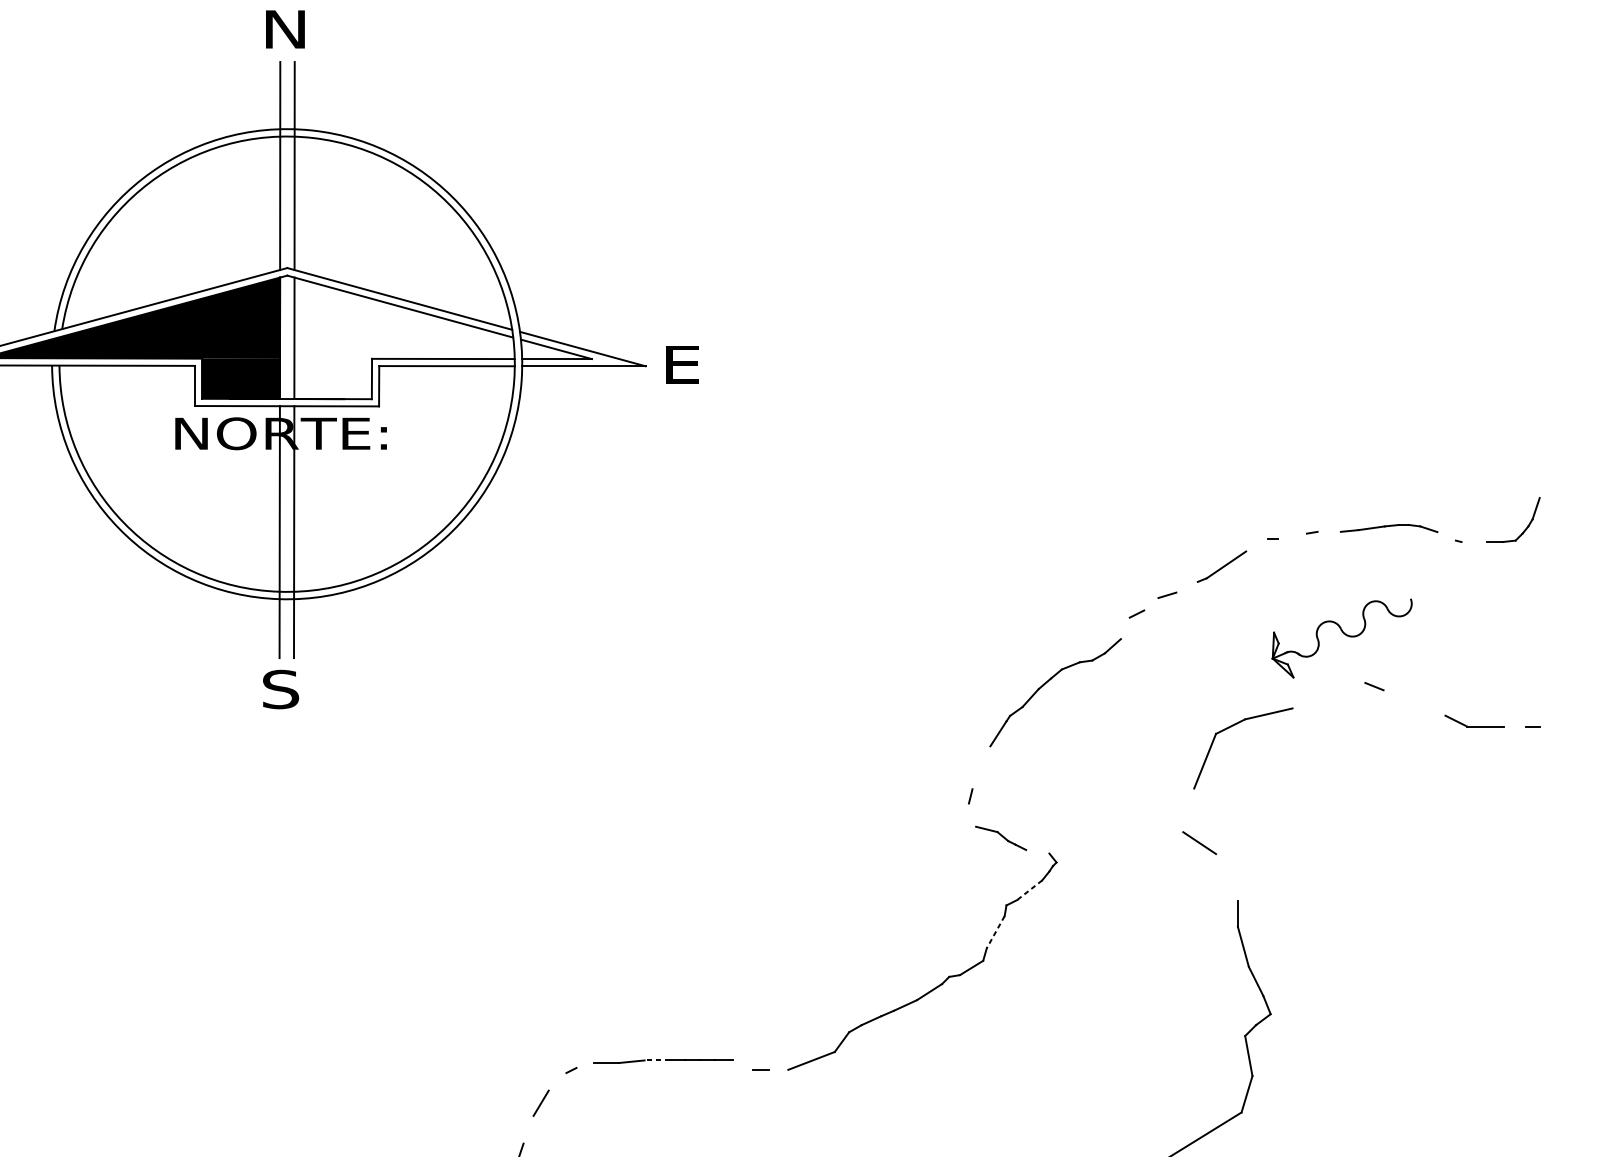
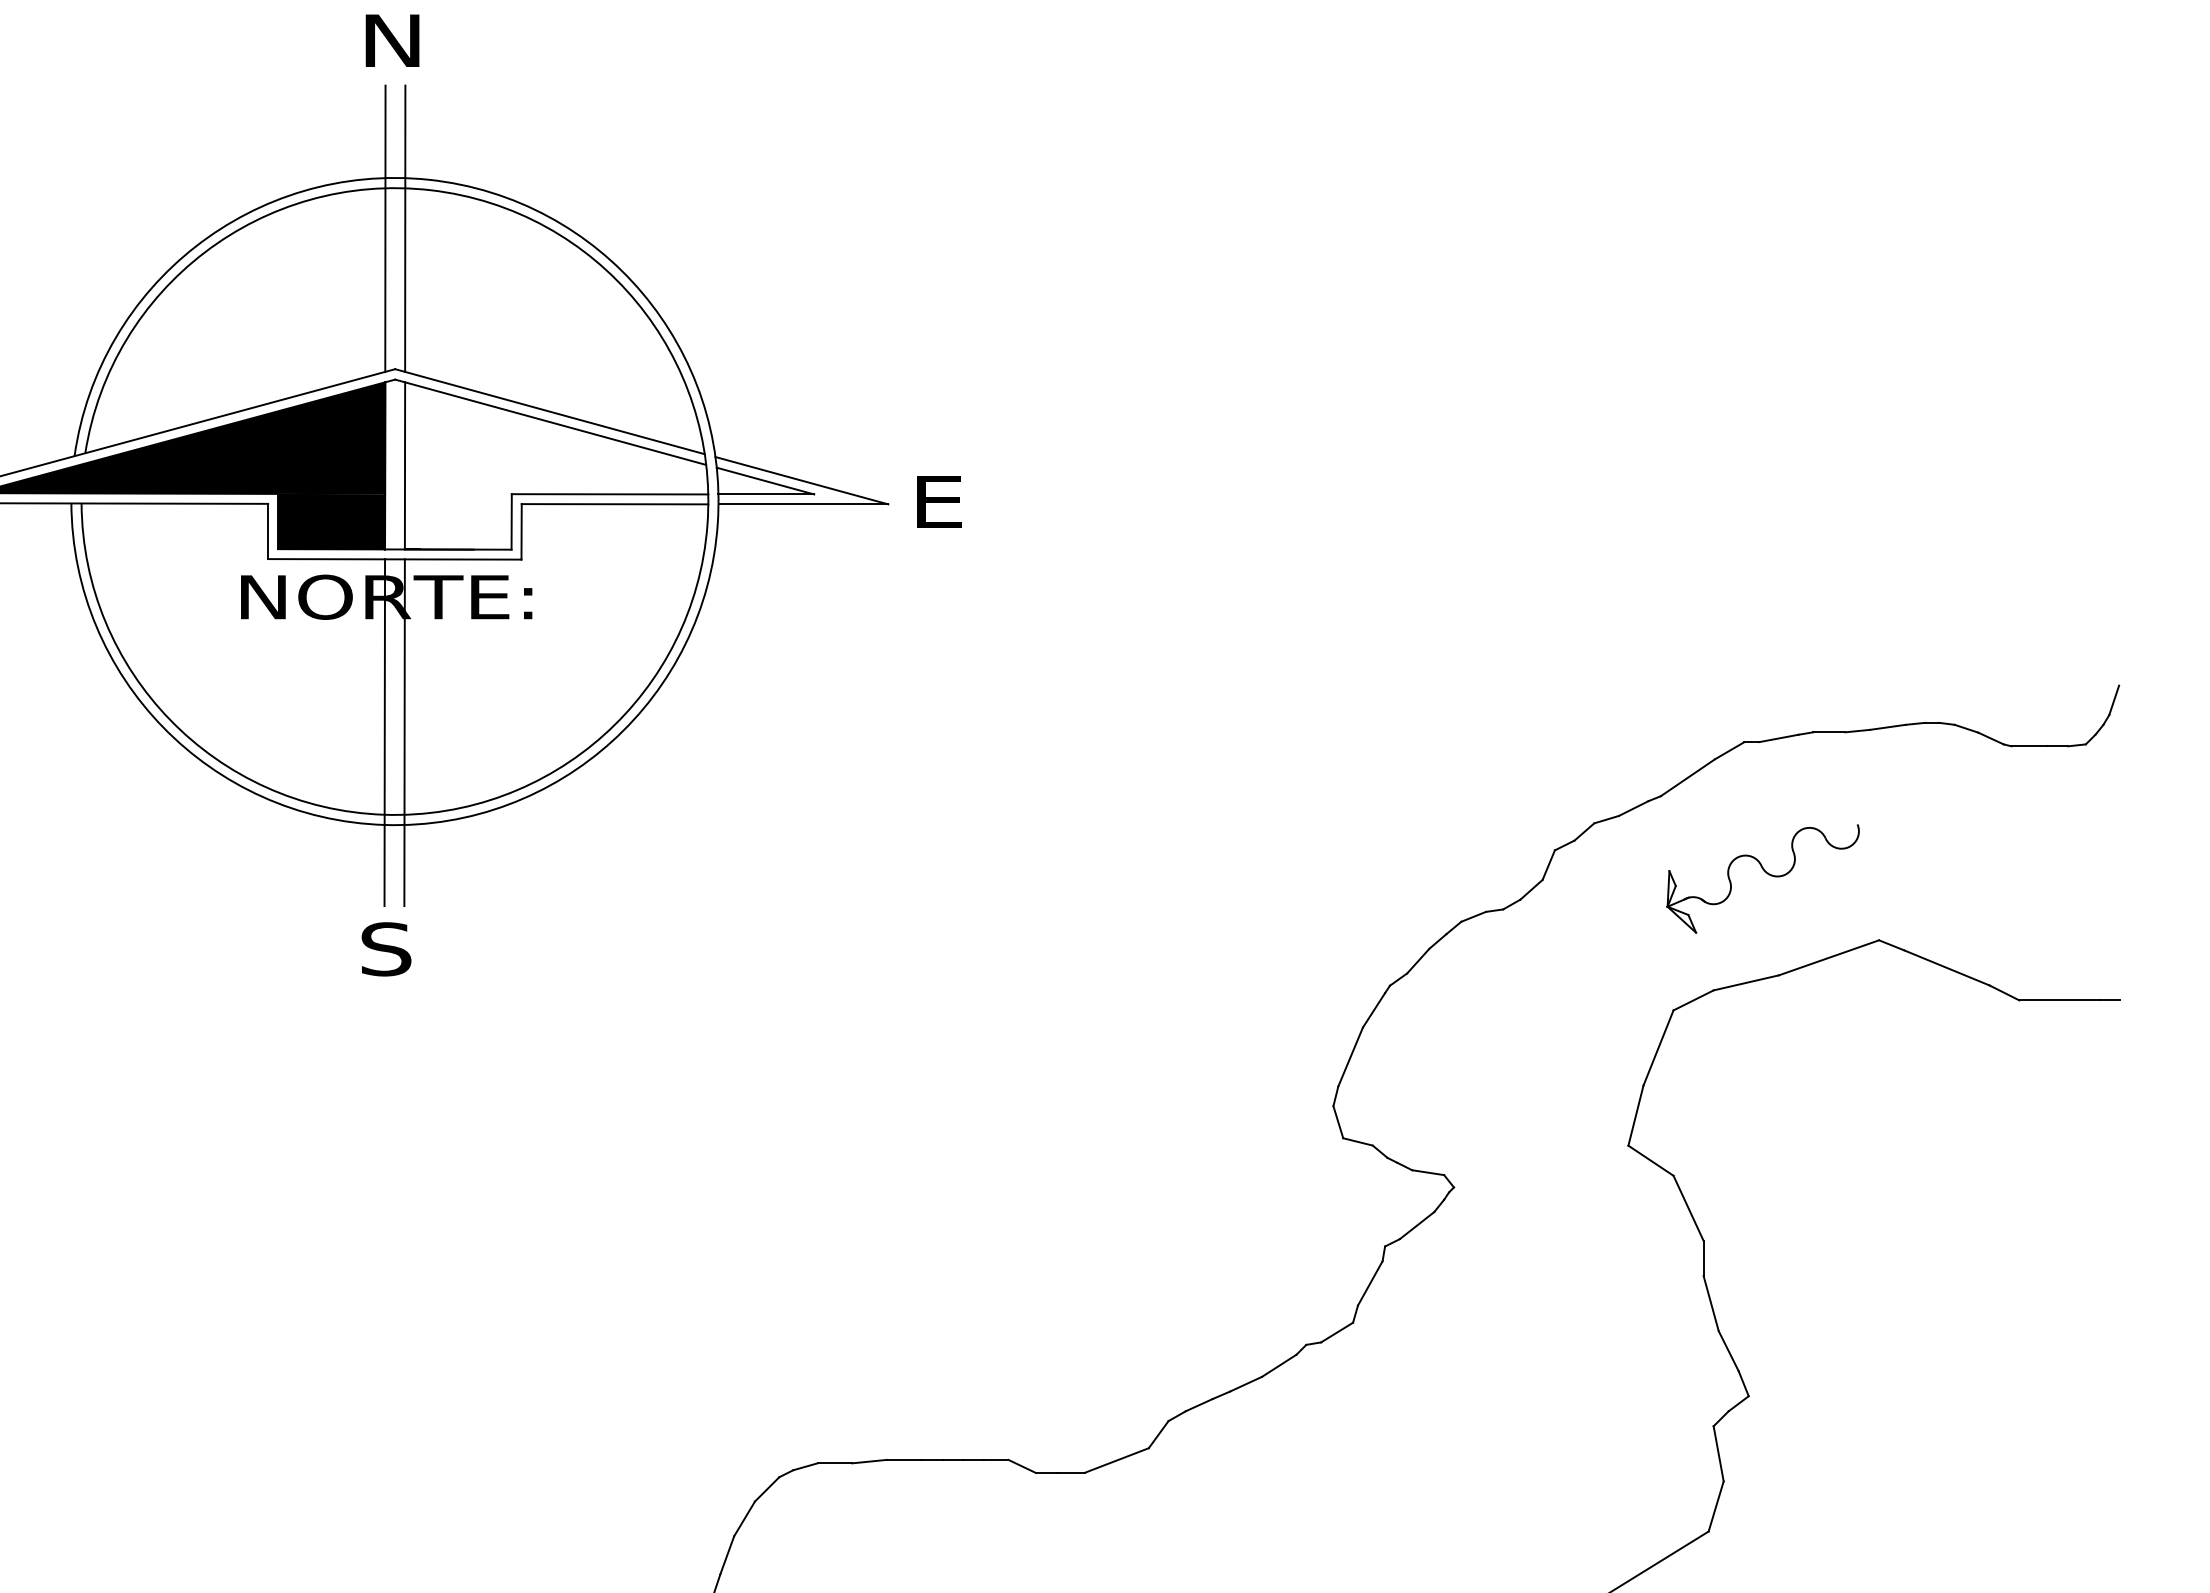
line: (1329, 532) -> (1829, 732), added
line: (1292, 536) -> (1778, 738), added
line: (1446, 536) -> (1990, 738), added
line: (1473, 542) -> (2028, 746), added
line: (1256, 545) -> (1729, 750), added
line: (1186, 587) -> (1633, 808), added
line: (1151, 603) -> (1584, 831), added
line: (1125, 627) -> (1548, 864), added
part: (1344, 634) -> (1766, 873), moved
line: (1328, 695) -> (1828, 957), added
line: (1414, 702) -> (1946, 967), added
line: (1514, 726) -> (2084, 1000), added
line: (981, 767) -> (1350, 1056), added
line: (1188, 810) -> (1635, 1115), added
line: (972, 815) -> (1338, 1122), added
line: (1038, 851) -> (1428, 1172), added
line: (1226, 877) -> (1688, 1207), added
line: (1030, 890) -> (1417, 1225), dashed -> solid
line: (995, 932) -> (1370, 1283), dashed -> solid
line: (656, 1060) -> (903, 1459), dashed -> solid
line: (742, 1064) -> (1021, 1465), added
line: (585, 1065) -> (805, 1466), added
line: (777, 1069) -> (1070, 1472), added
line: (557, 1081) -> (767, 1489), added
line: (528, 1129) -> (727, 1555), added

